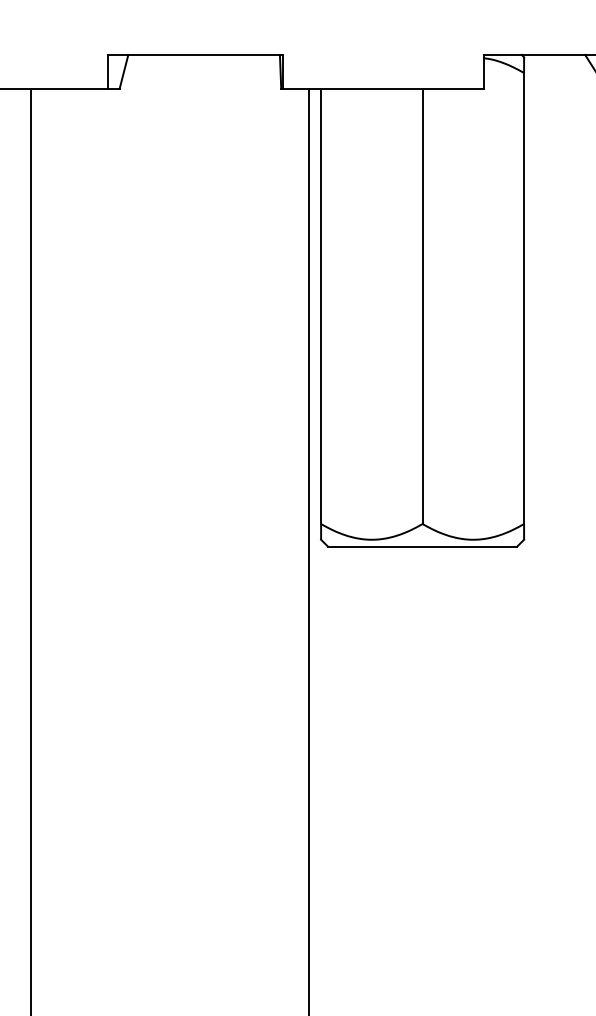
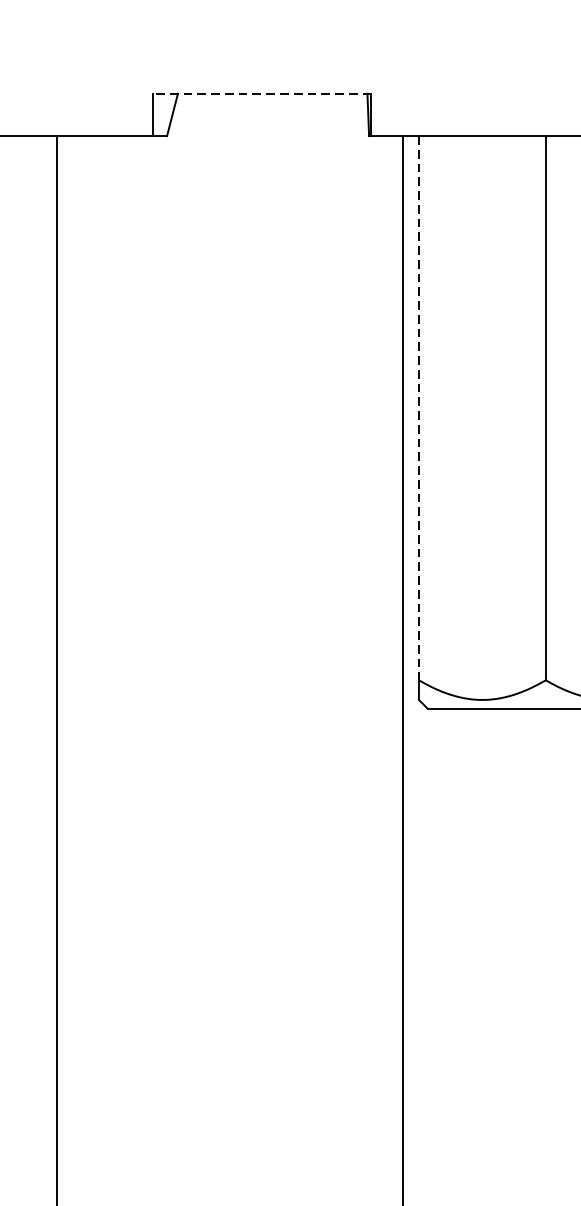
line: (195, 54) -> (261, 93), solid -> dashed
line: (321, 306) -> (419, 408), solid -> dashed

